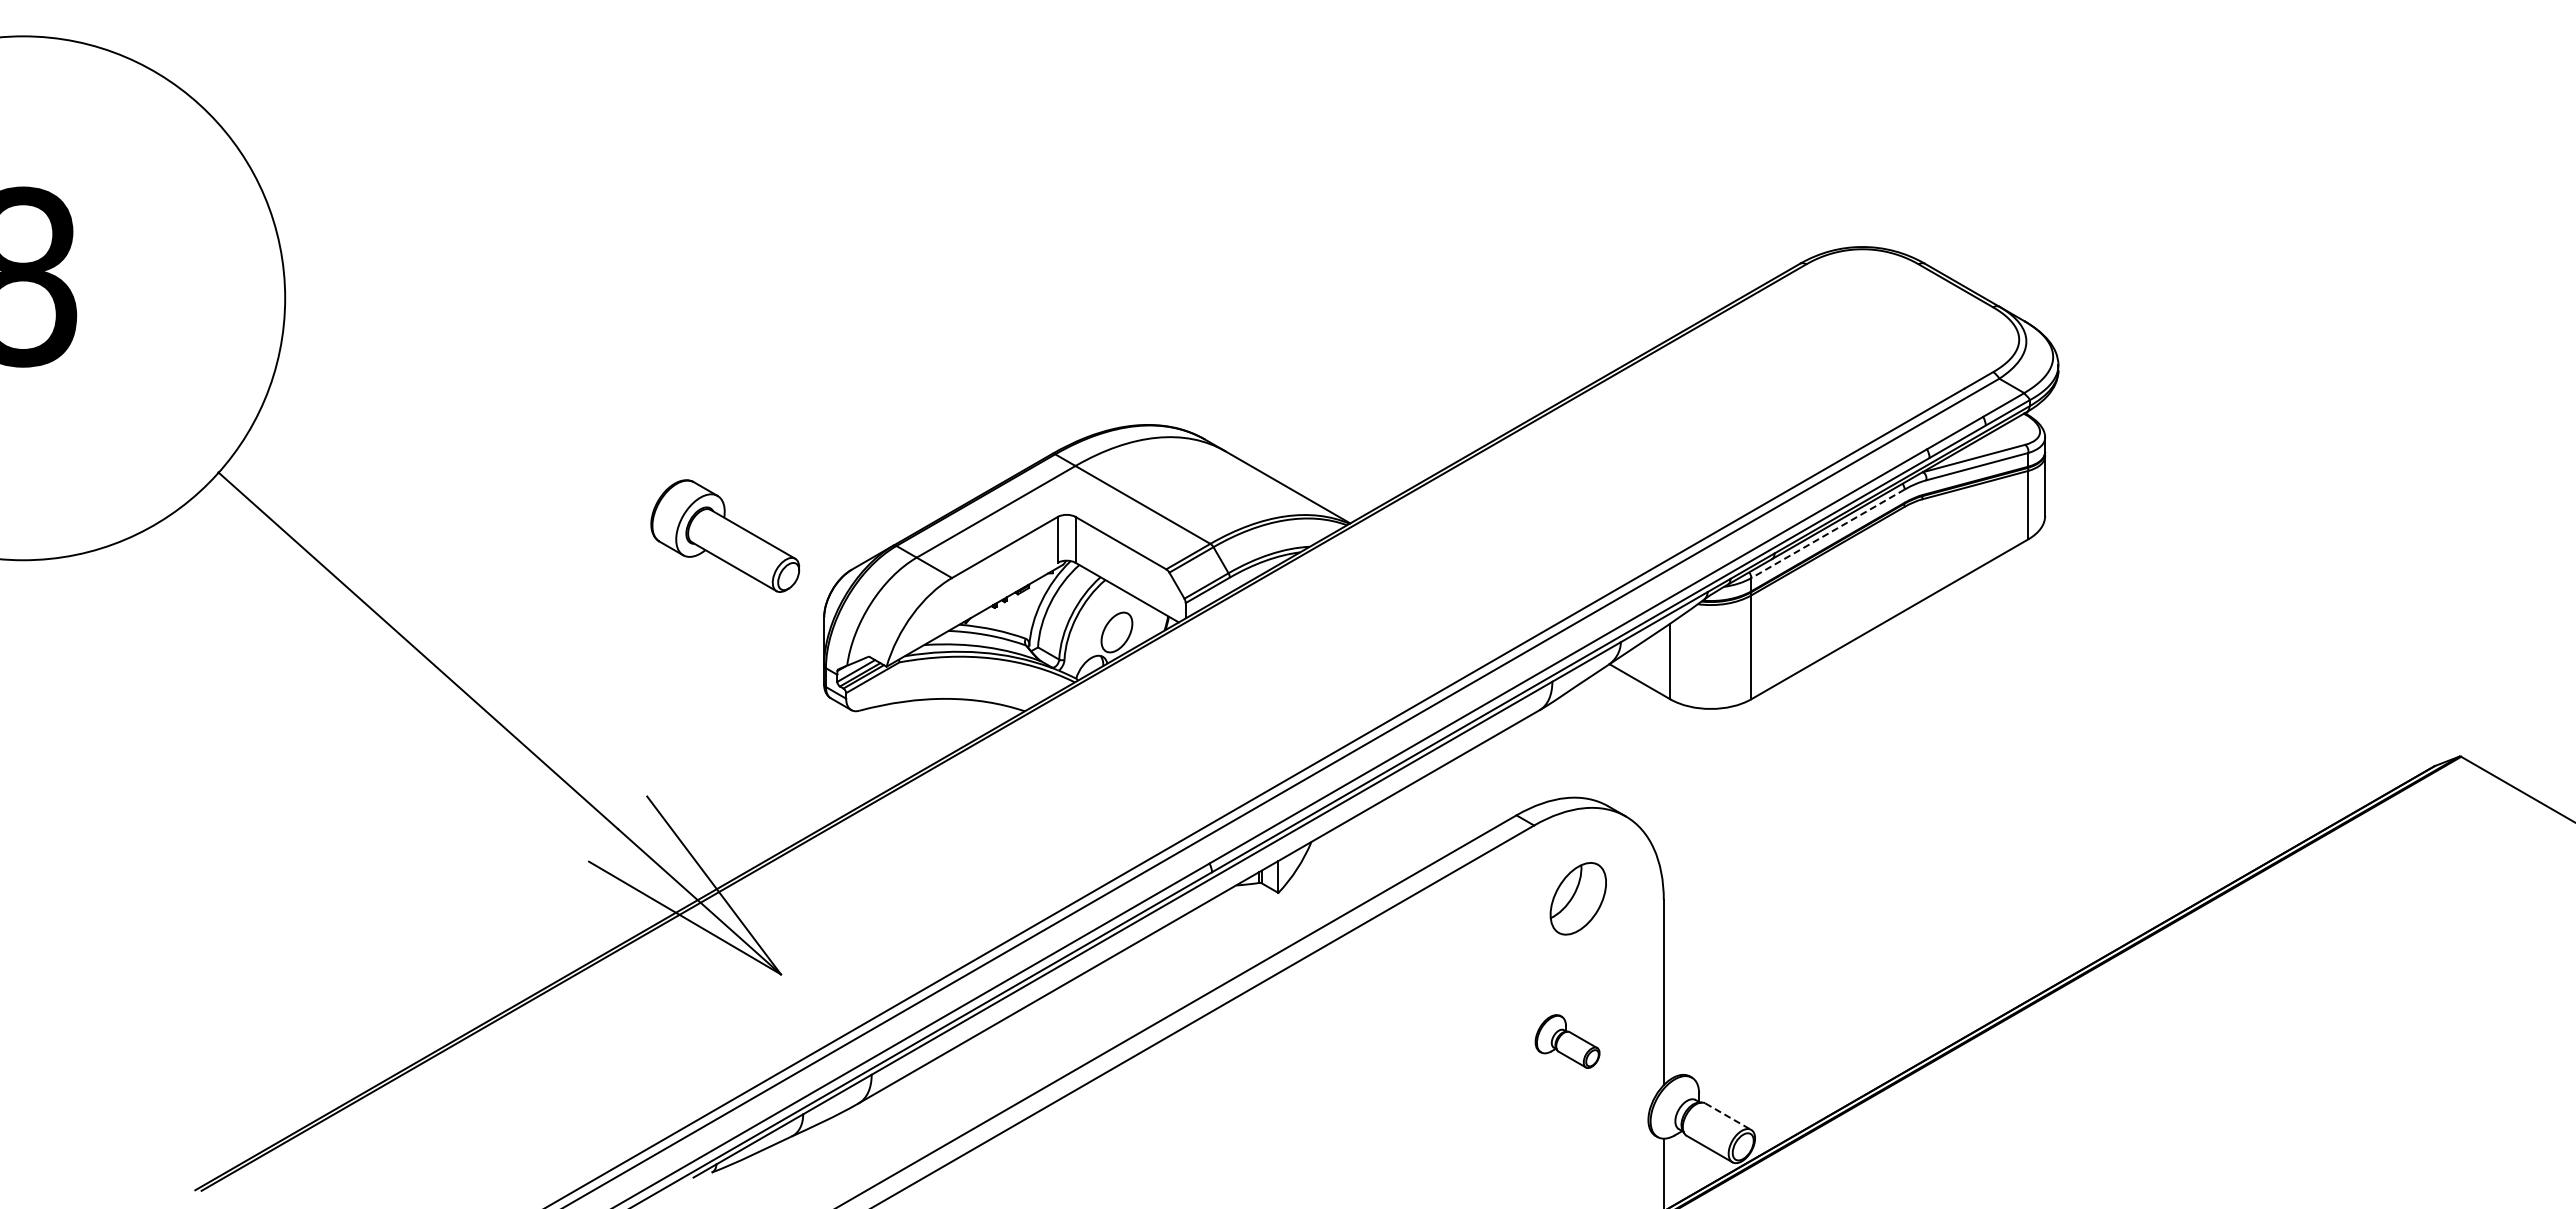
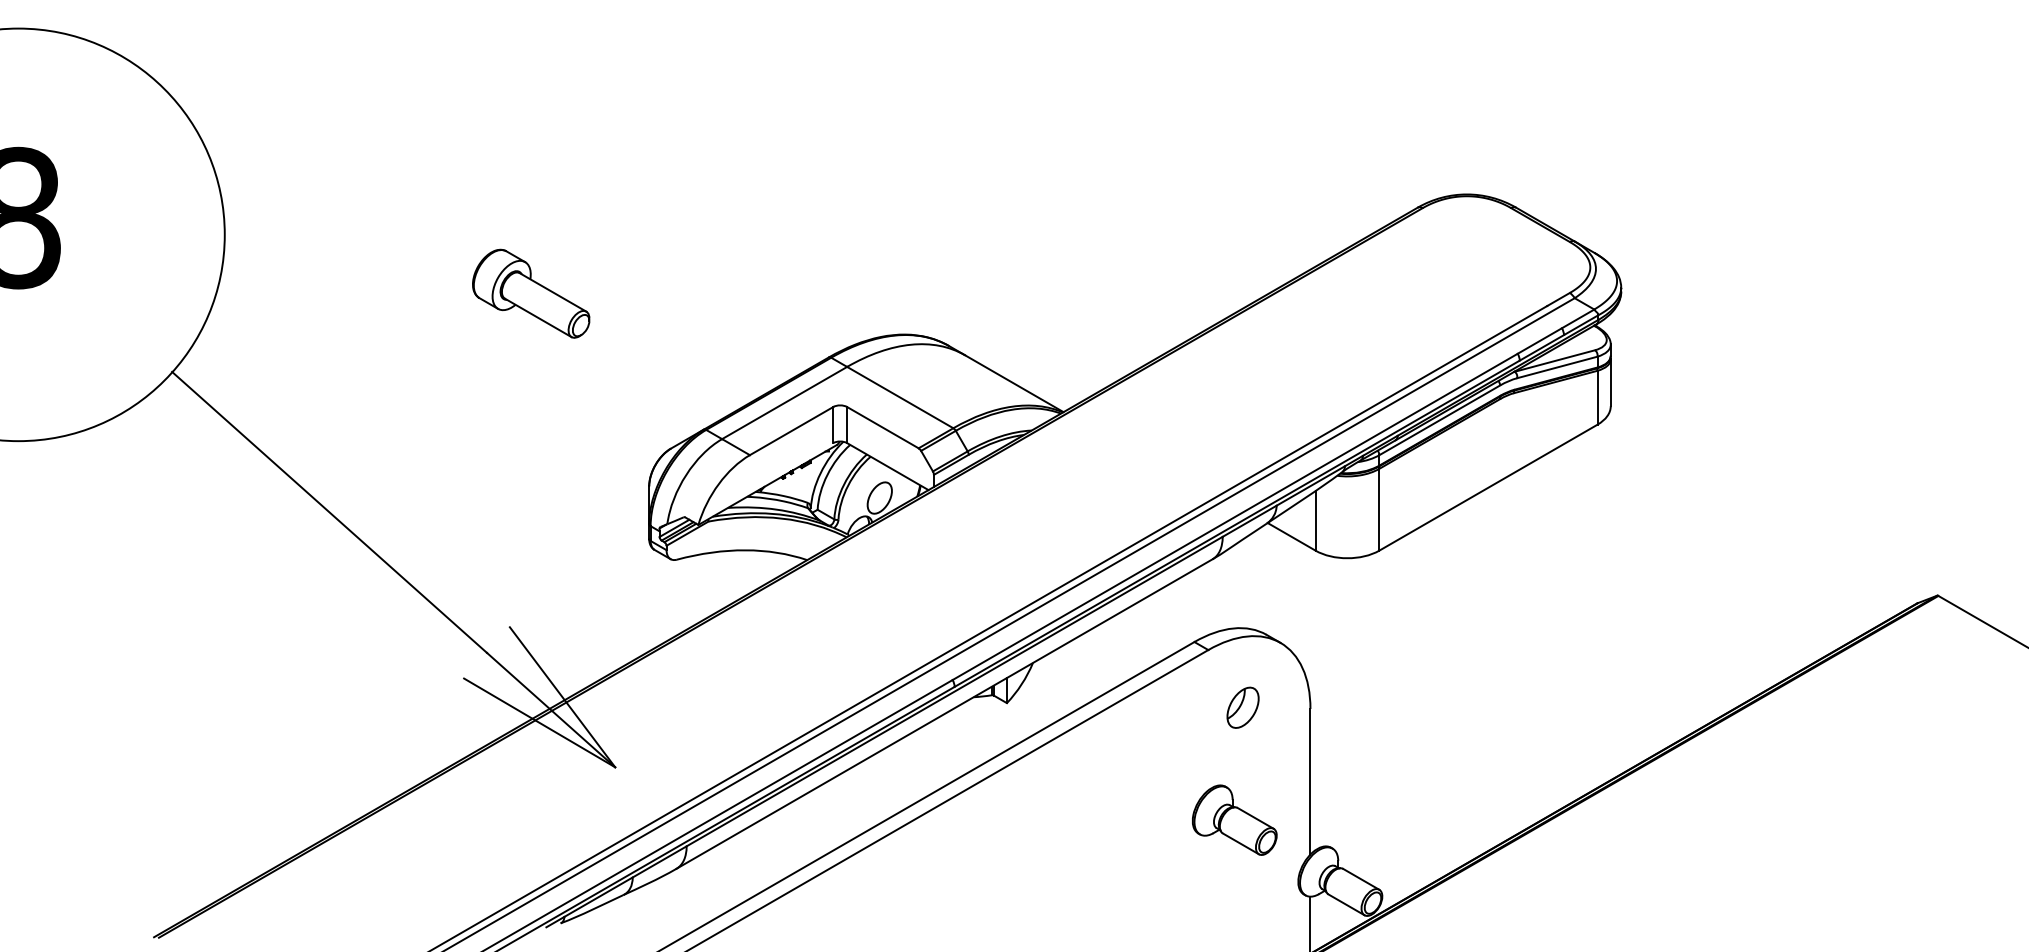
line: (1828, 533) -> (1440, 420), dashed -> solid
part: (725, 535) -> (531, 293), moved
part: (1577, 898) -> (1242, 707), size x0.71
part: (1567, 1041) -> (1234, 820), size x1.67
line: (1728, 1116) -> (1361, 879), dashed -> solid

